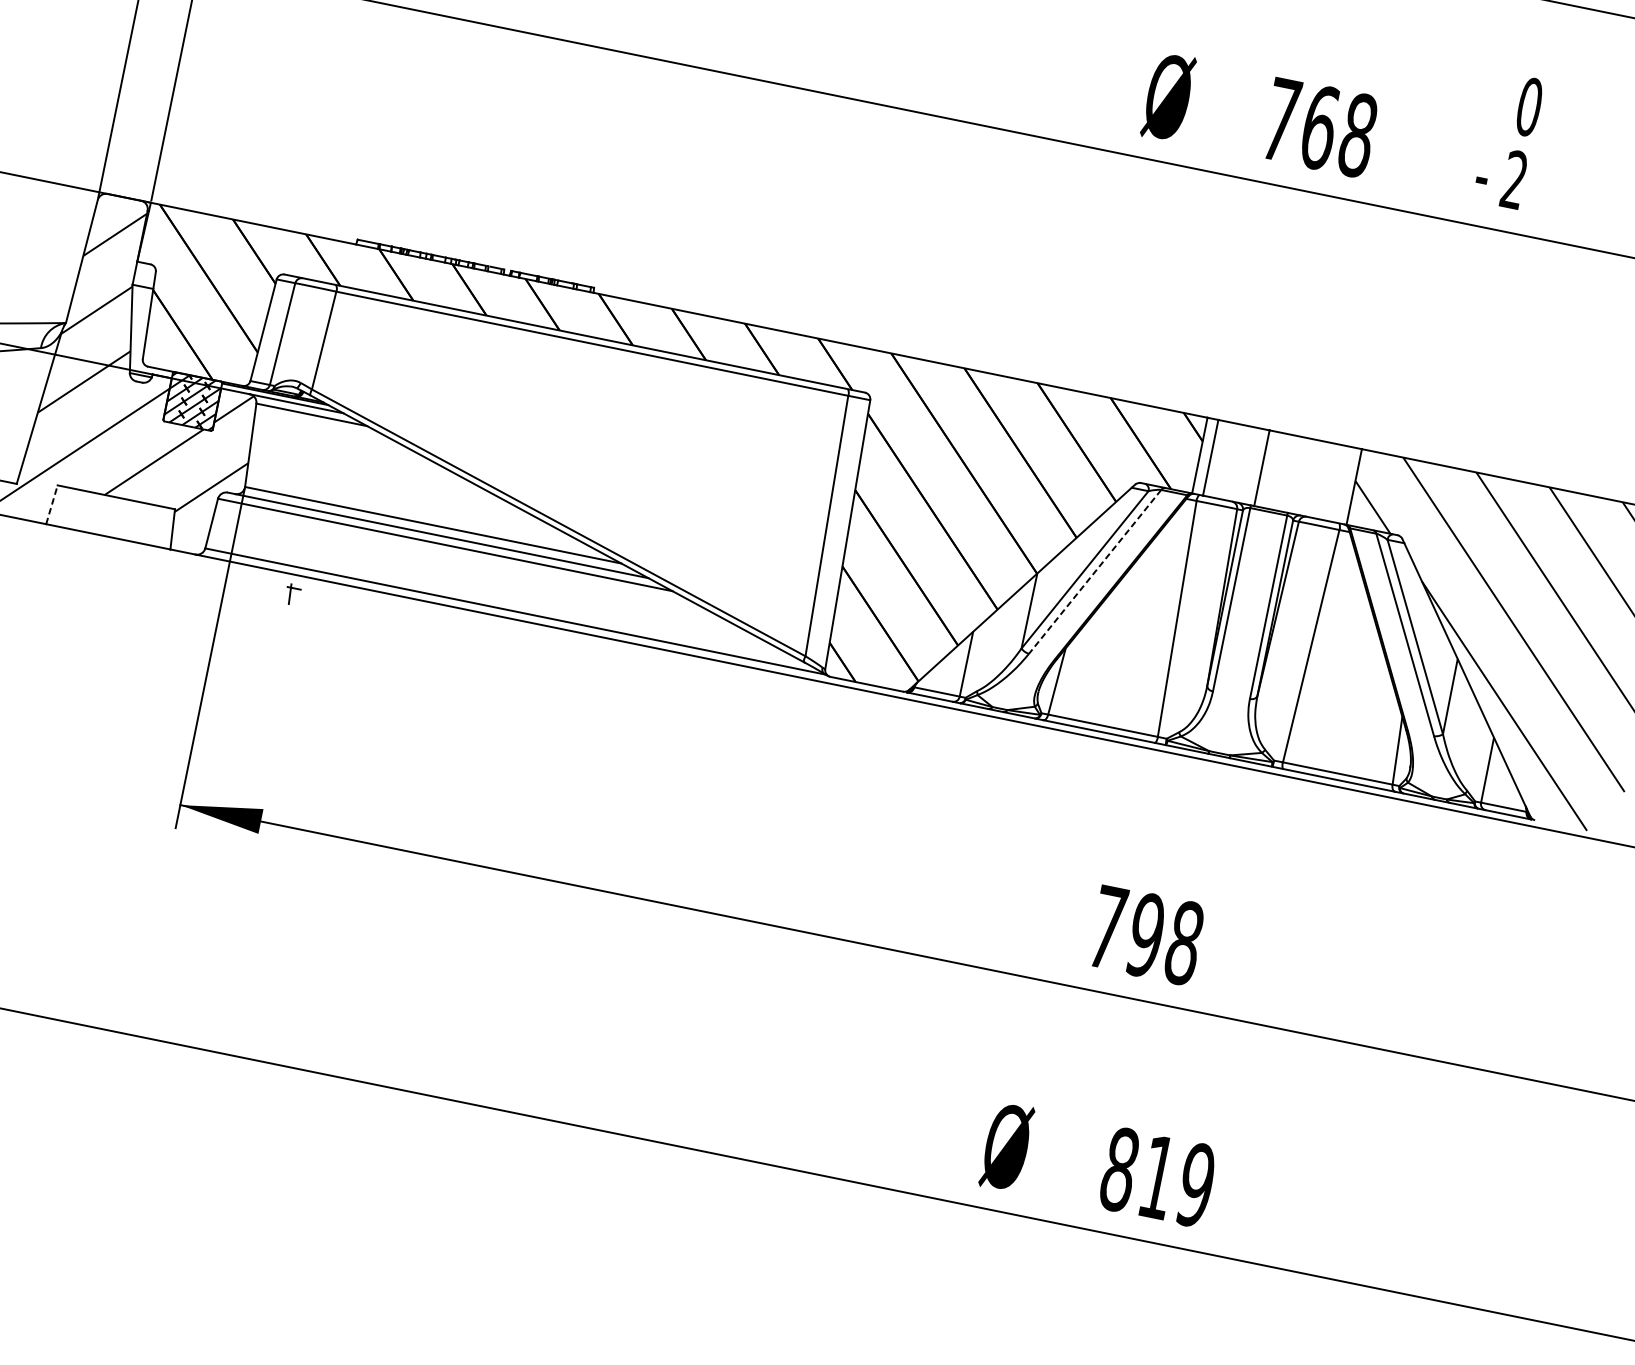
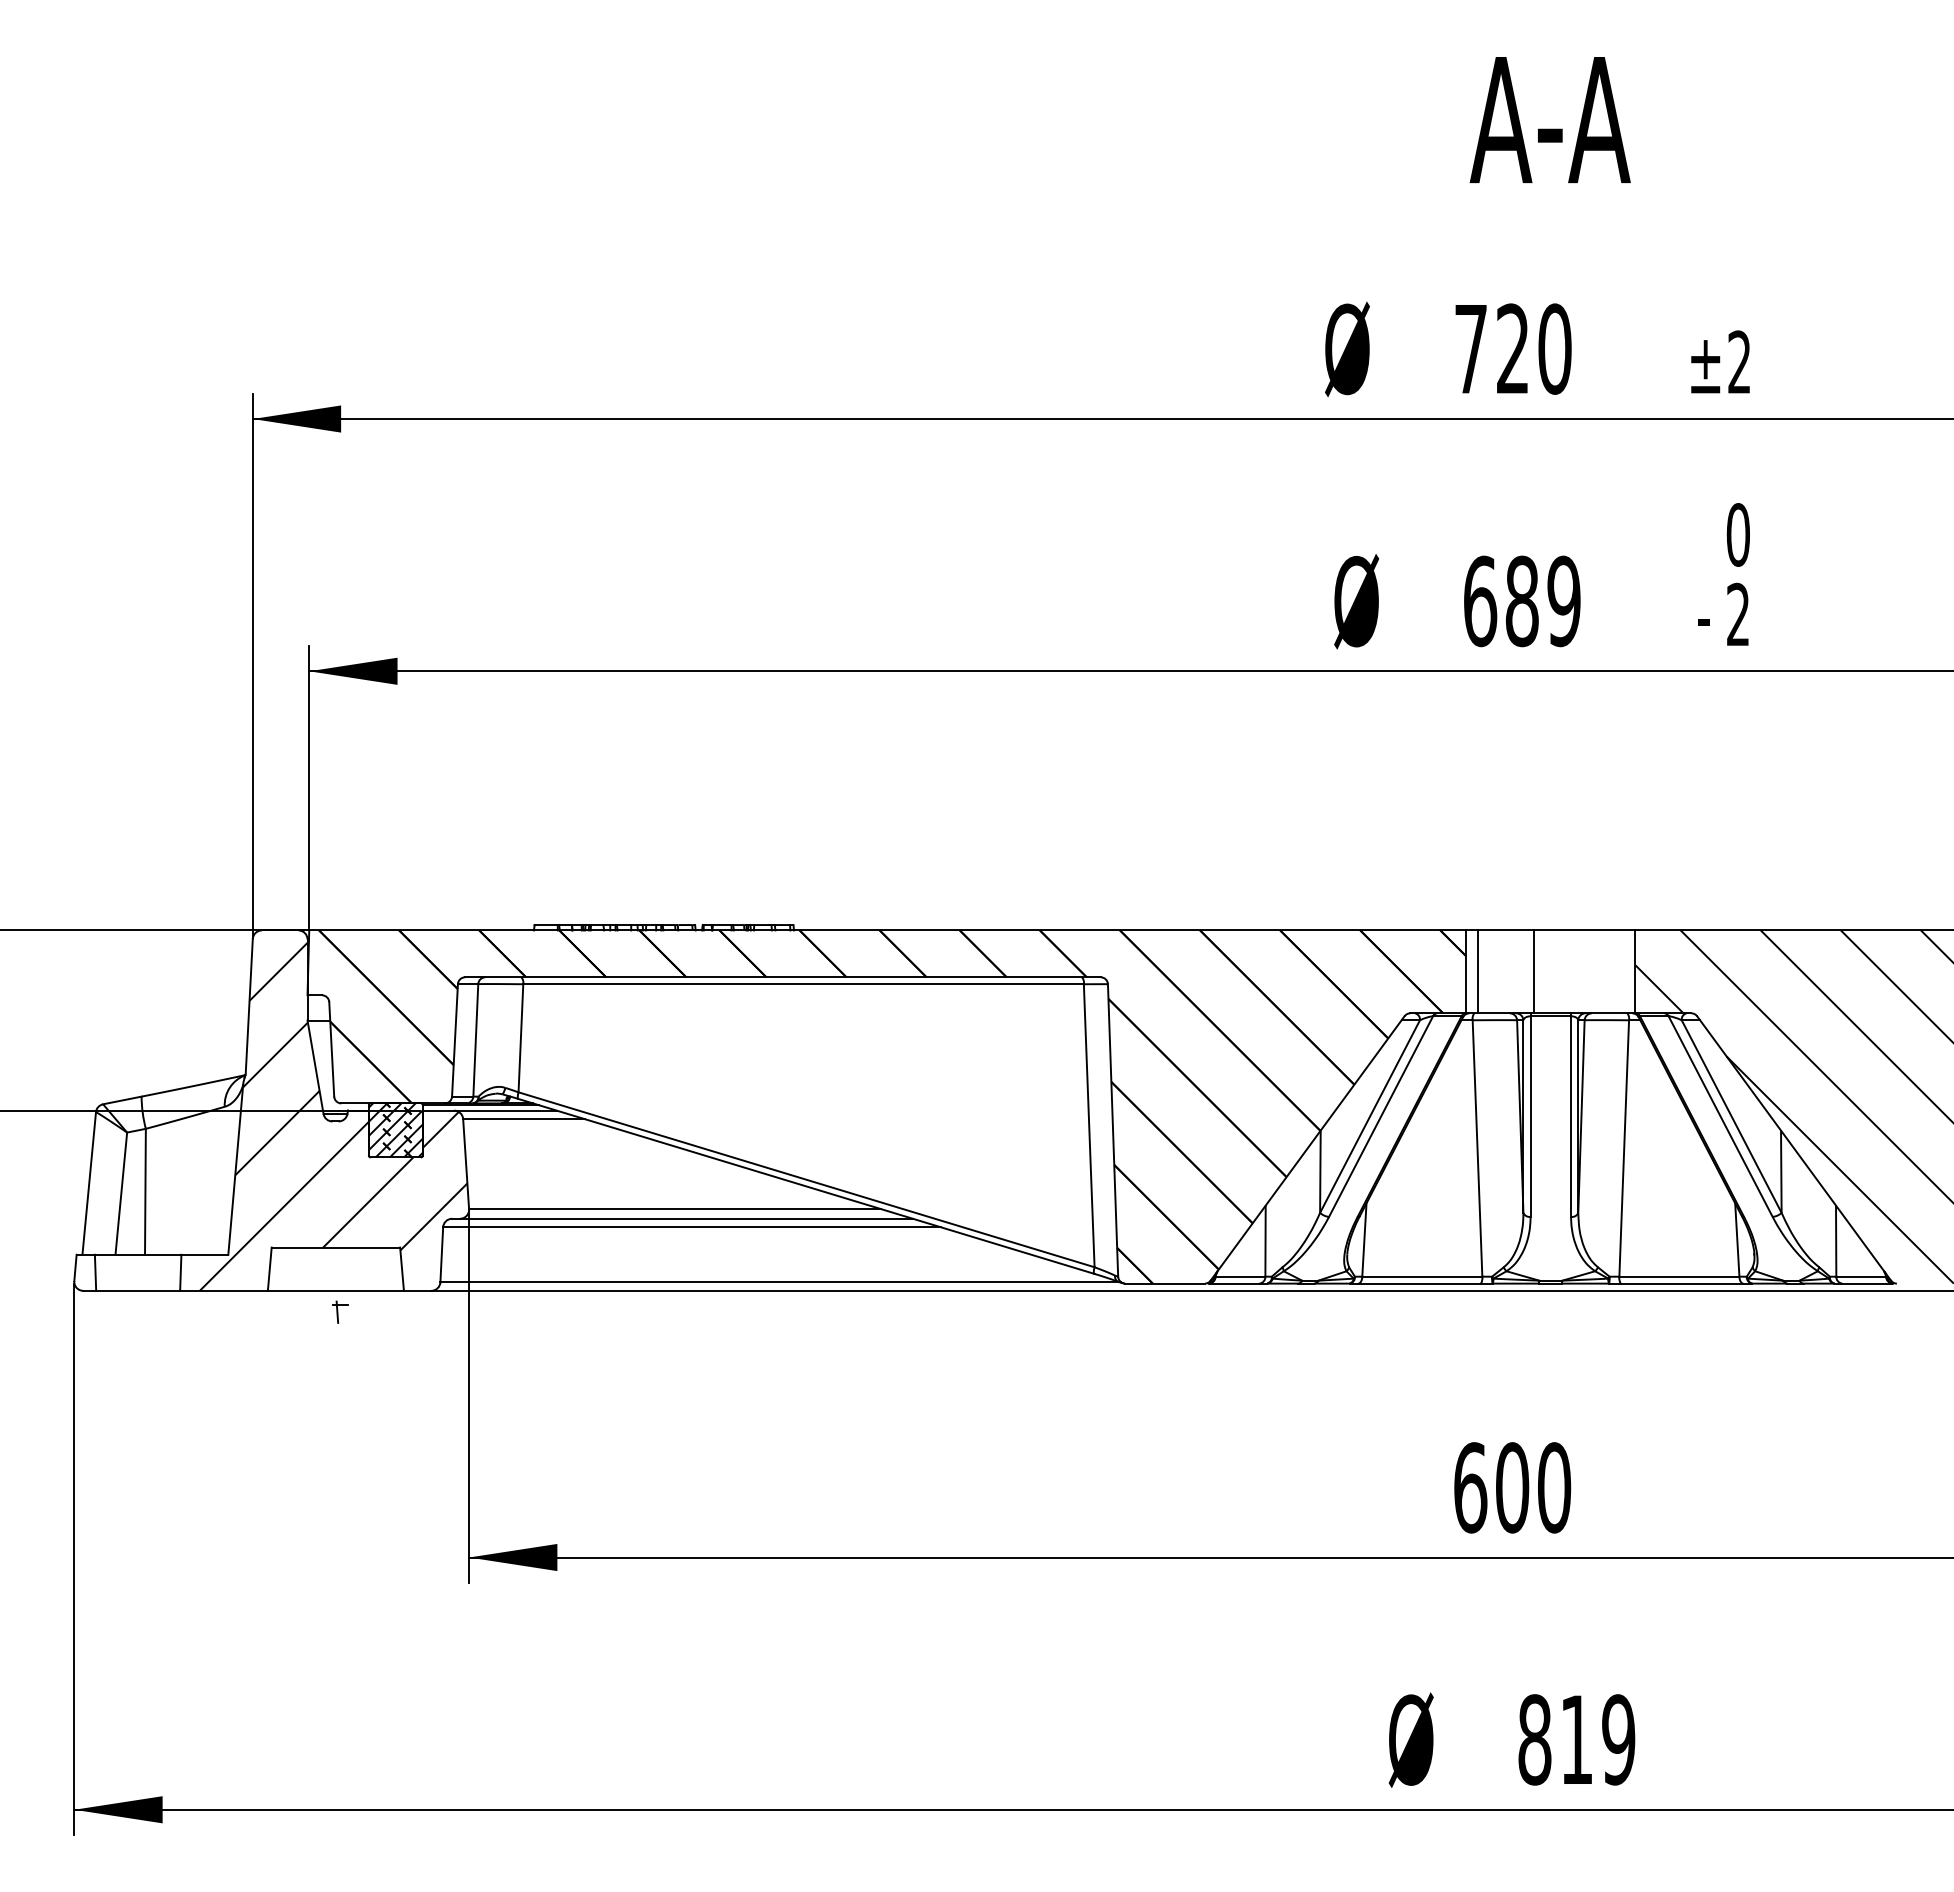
text: (1319, 127) -> (1522, 601), 768 -> 689
line: (51, 505) -> (269, 1269), dashed -> solid
line: (1095, 571) -> (1381, 1116), dashed -> solid
part: (293, 594) -> (340, 1311), moved
text: (1146, 935) -> (1512, 1487), 798 -> 600

